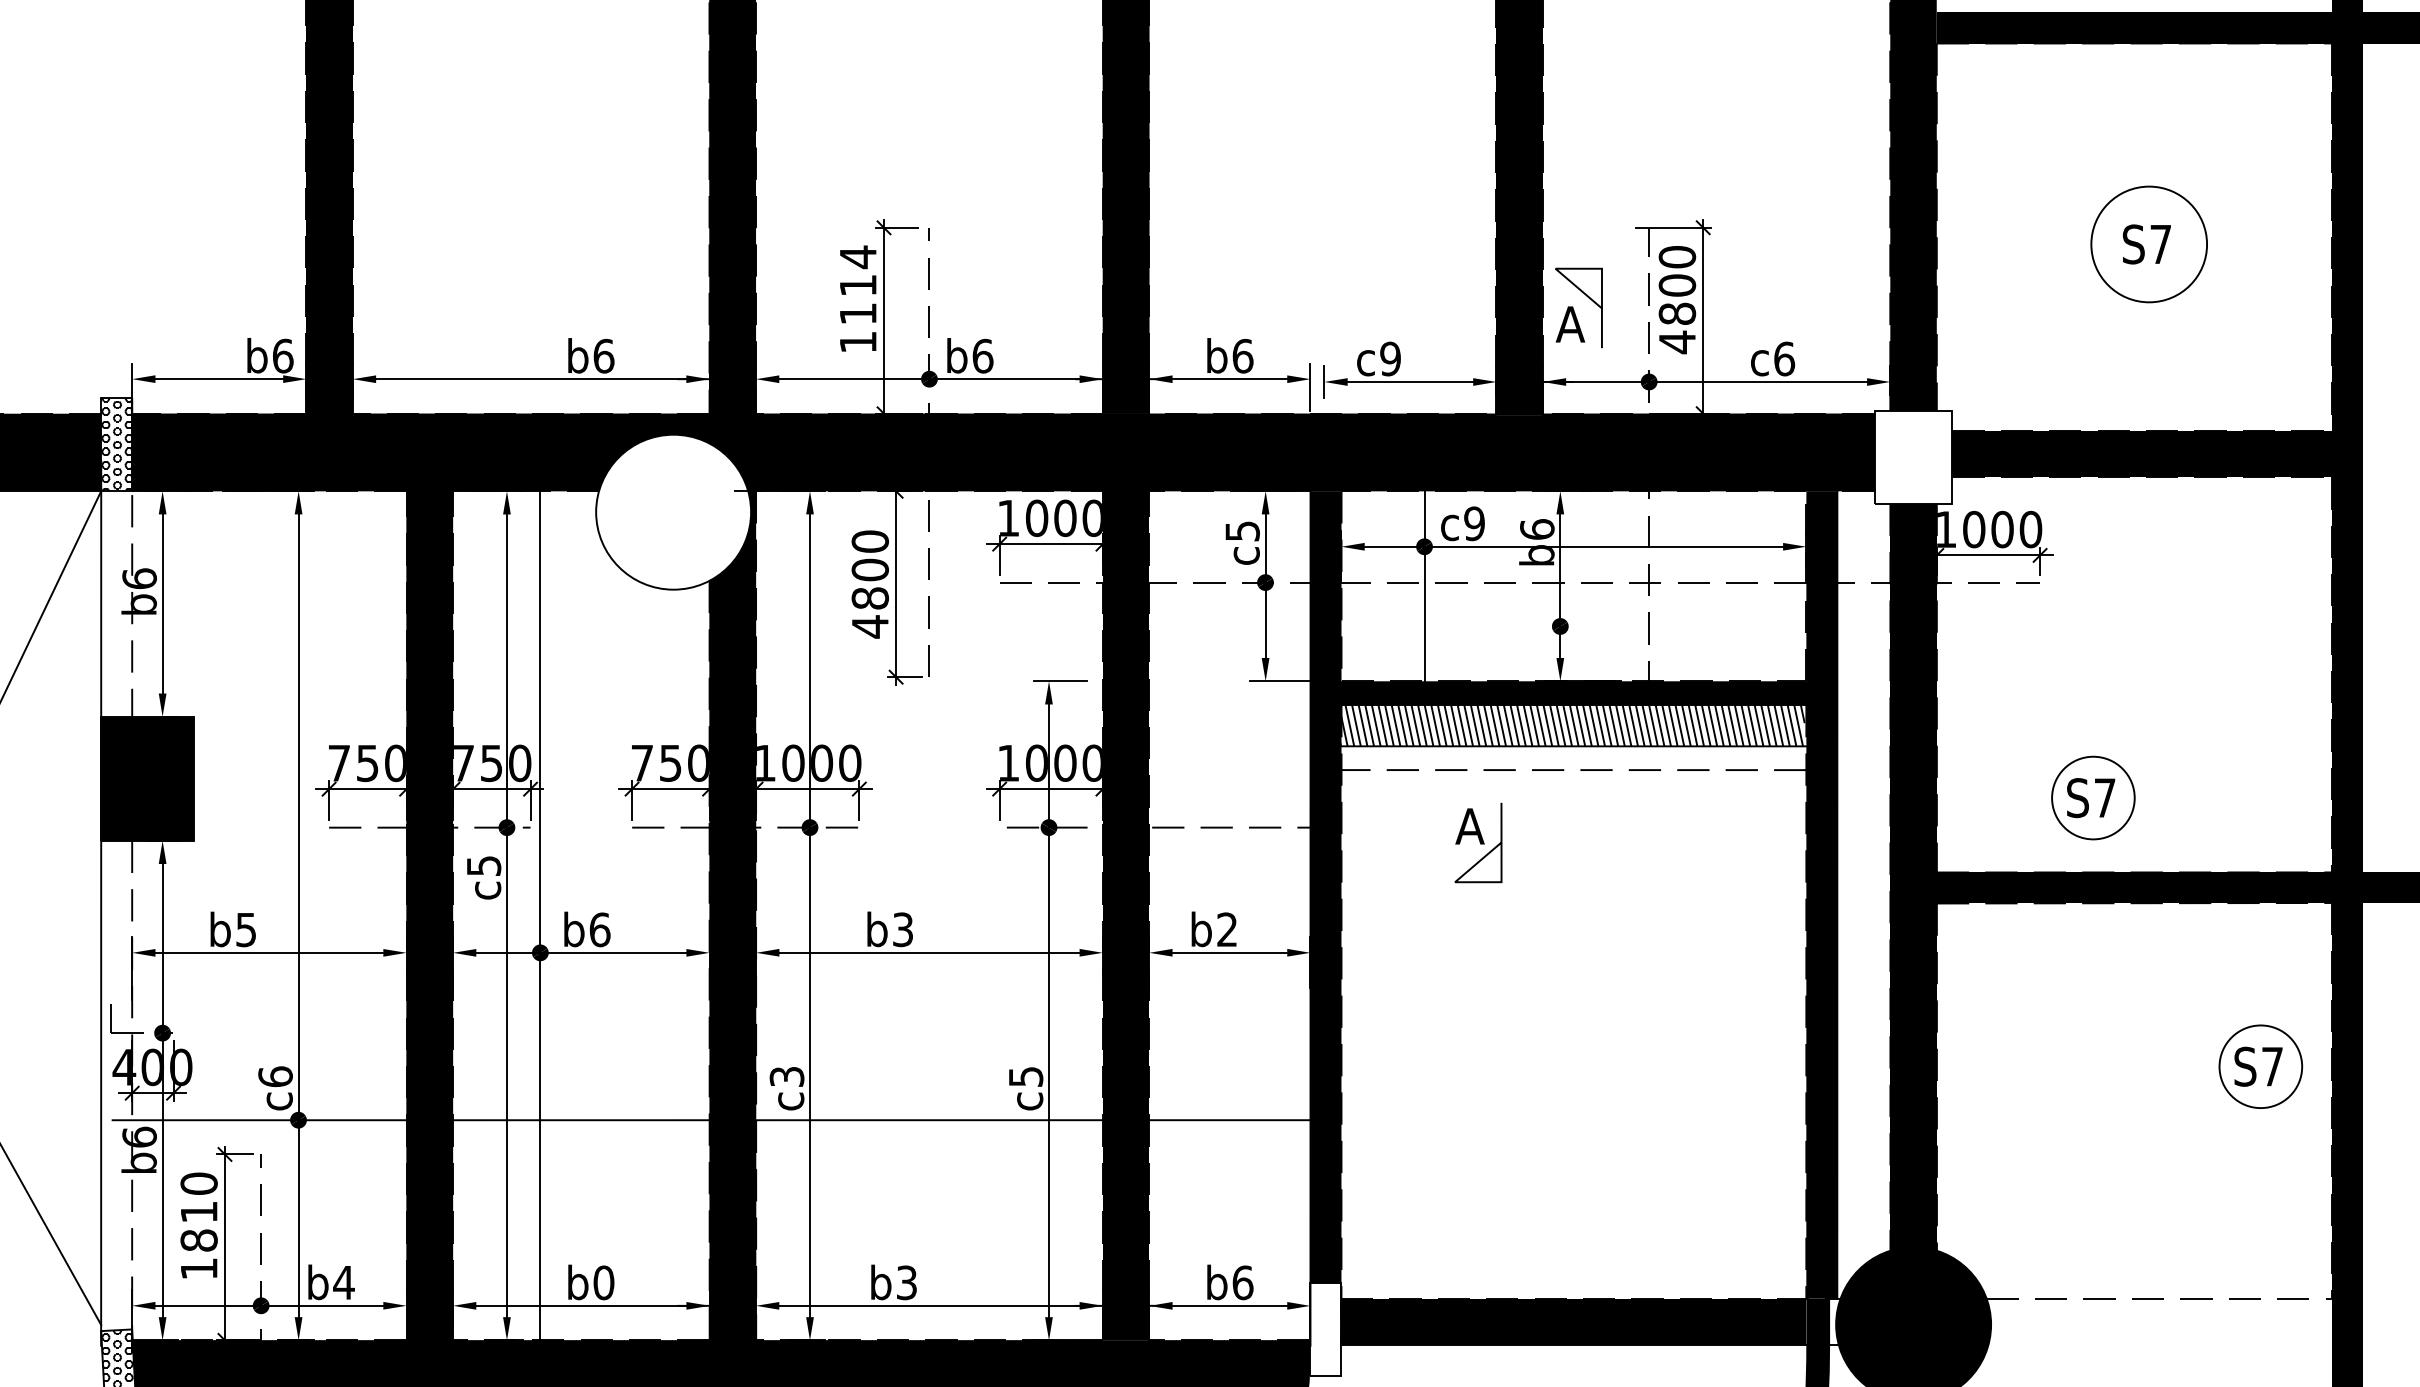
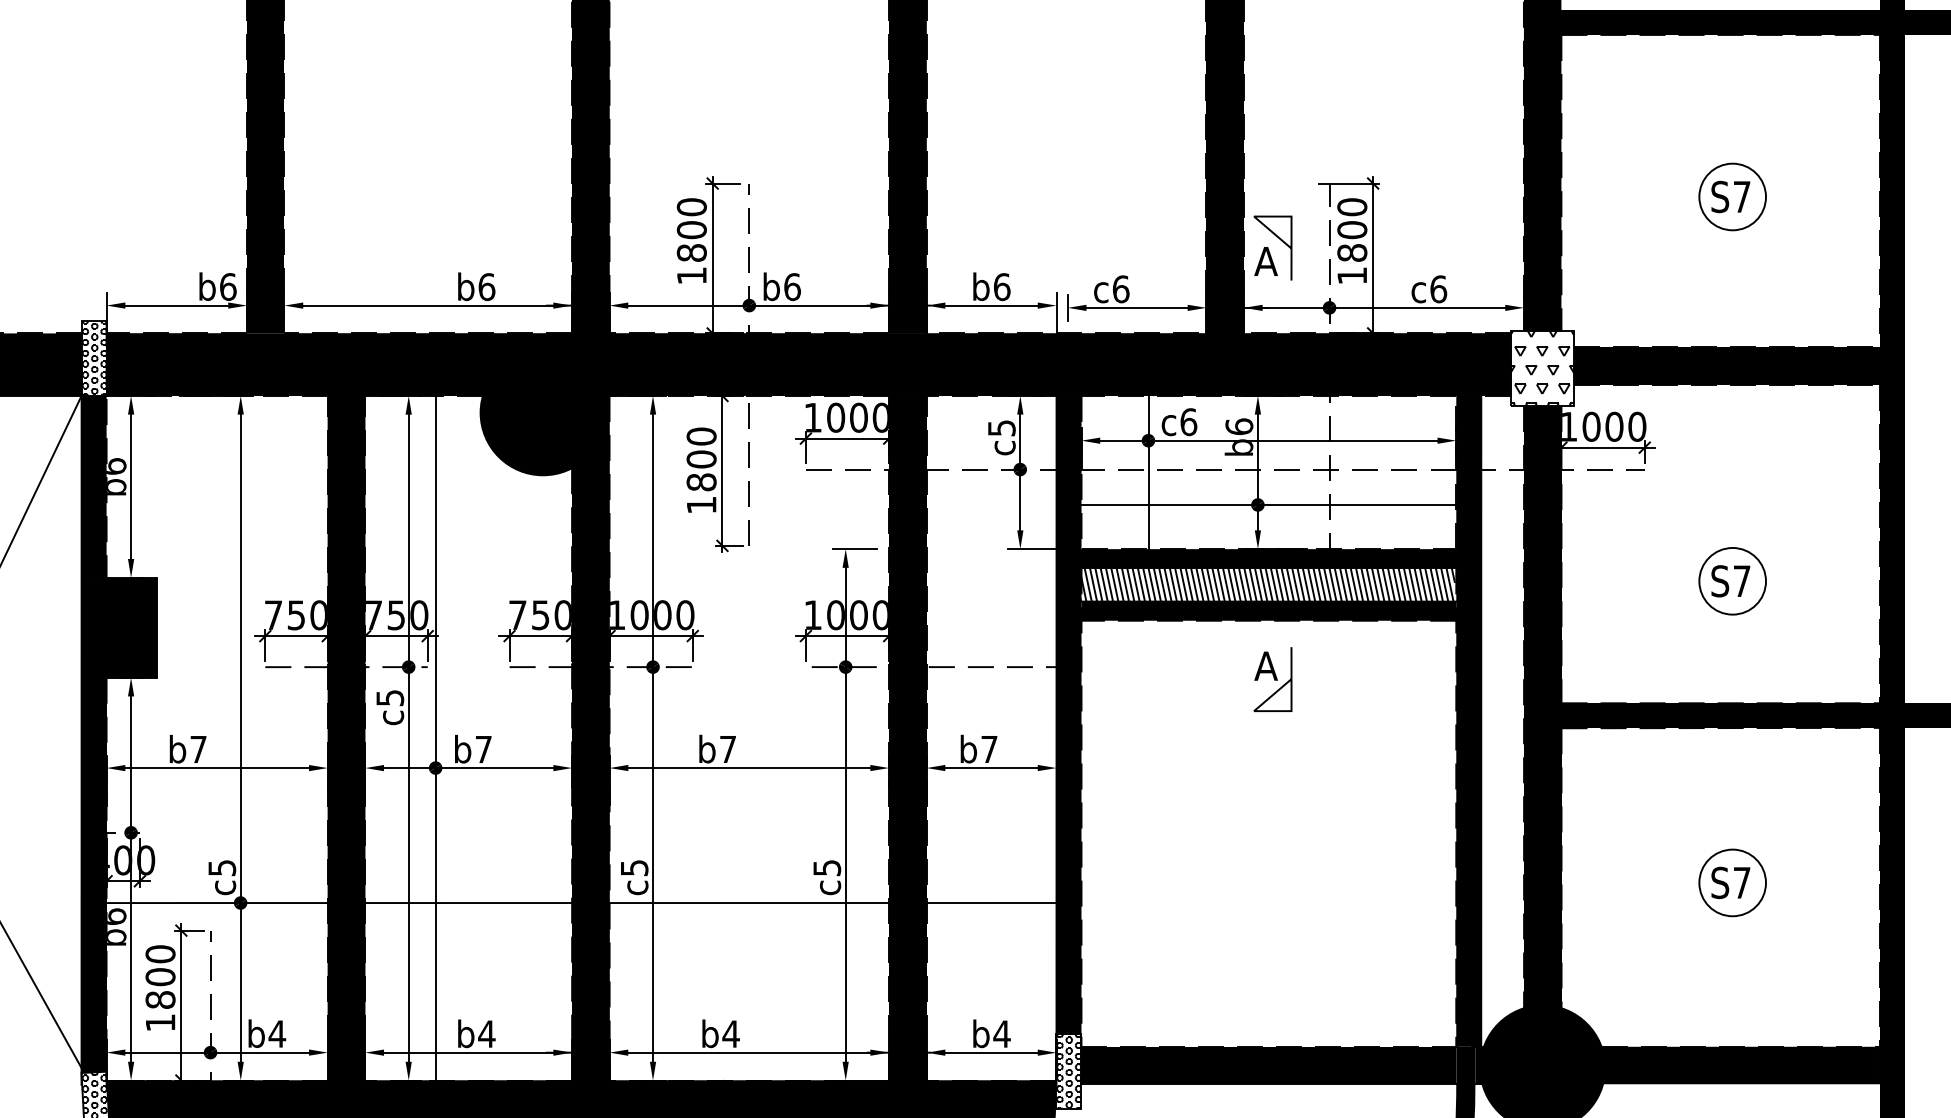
circle: (2148, 243) -> (1732, 196), size x0.71
text: (857, 284) -> (691, 229), 1114 -> 1800
text: (1676, 341) -> (1351, 275), 4800 -> 1800
text: (1389, 359) -> (1120, 289), c9 -> c6
hatch: (1913, 455) -> (1542, 367), added
fill: (672, 511) -> (542, 412), added
text: (1474, 524) -> (1188, 422), c9 -> c6
fill: (115, 603) -> (93, 486), added
text: (870, 625) -> (701, 504), 4800 -> 1800
line: (1574, 625) -> (1269, 504), added
fill: (1573, 757) -> (1268, 610), added
part: (2093, 798) -> (1732, 581), moved
part: (1477, 842) -> (1272, 679), moved
text: (1227, 928) -> (989, 748), b2 -> b7
text: (246, 929) -> (198, 749), b5 -> b7
text: (599, 929) -> (483, 749), b6 -> b7
text: (902, 929) -> (727, 749), b3 -> b7
part: (2260, 1066) -> (1732, 882), moved
text: (275, 1076) -> (222, 867), c6 -> c5
text: (785, 1076) -> (633, 867), c3 -> c5
fill: (115, 1084) -> (93, 874), added
text: (199, 1212) -> (160, 977), 1810 -> 1800
text: (603, 1283) -> (486, 1034), b0 -> b4
text: (906, 1283) -> (730, 1034), b3 -> b4
text: (1242, 1283) -> (1001, 1034), b6 -> b4
fill: (1835, 1321) -> (1479, 1065), added
fill: (2158, 1321) -> (1740, 1065), added
hatch: (1325, 1329) -> (1068, 1071), added

